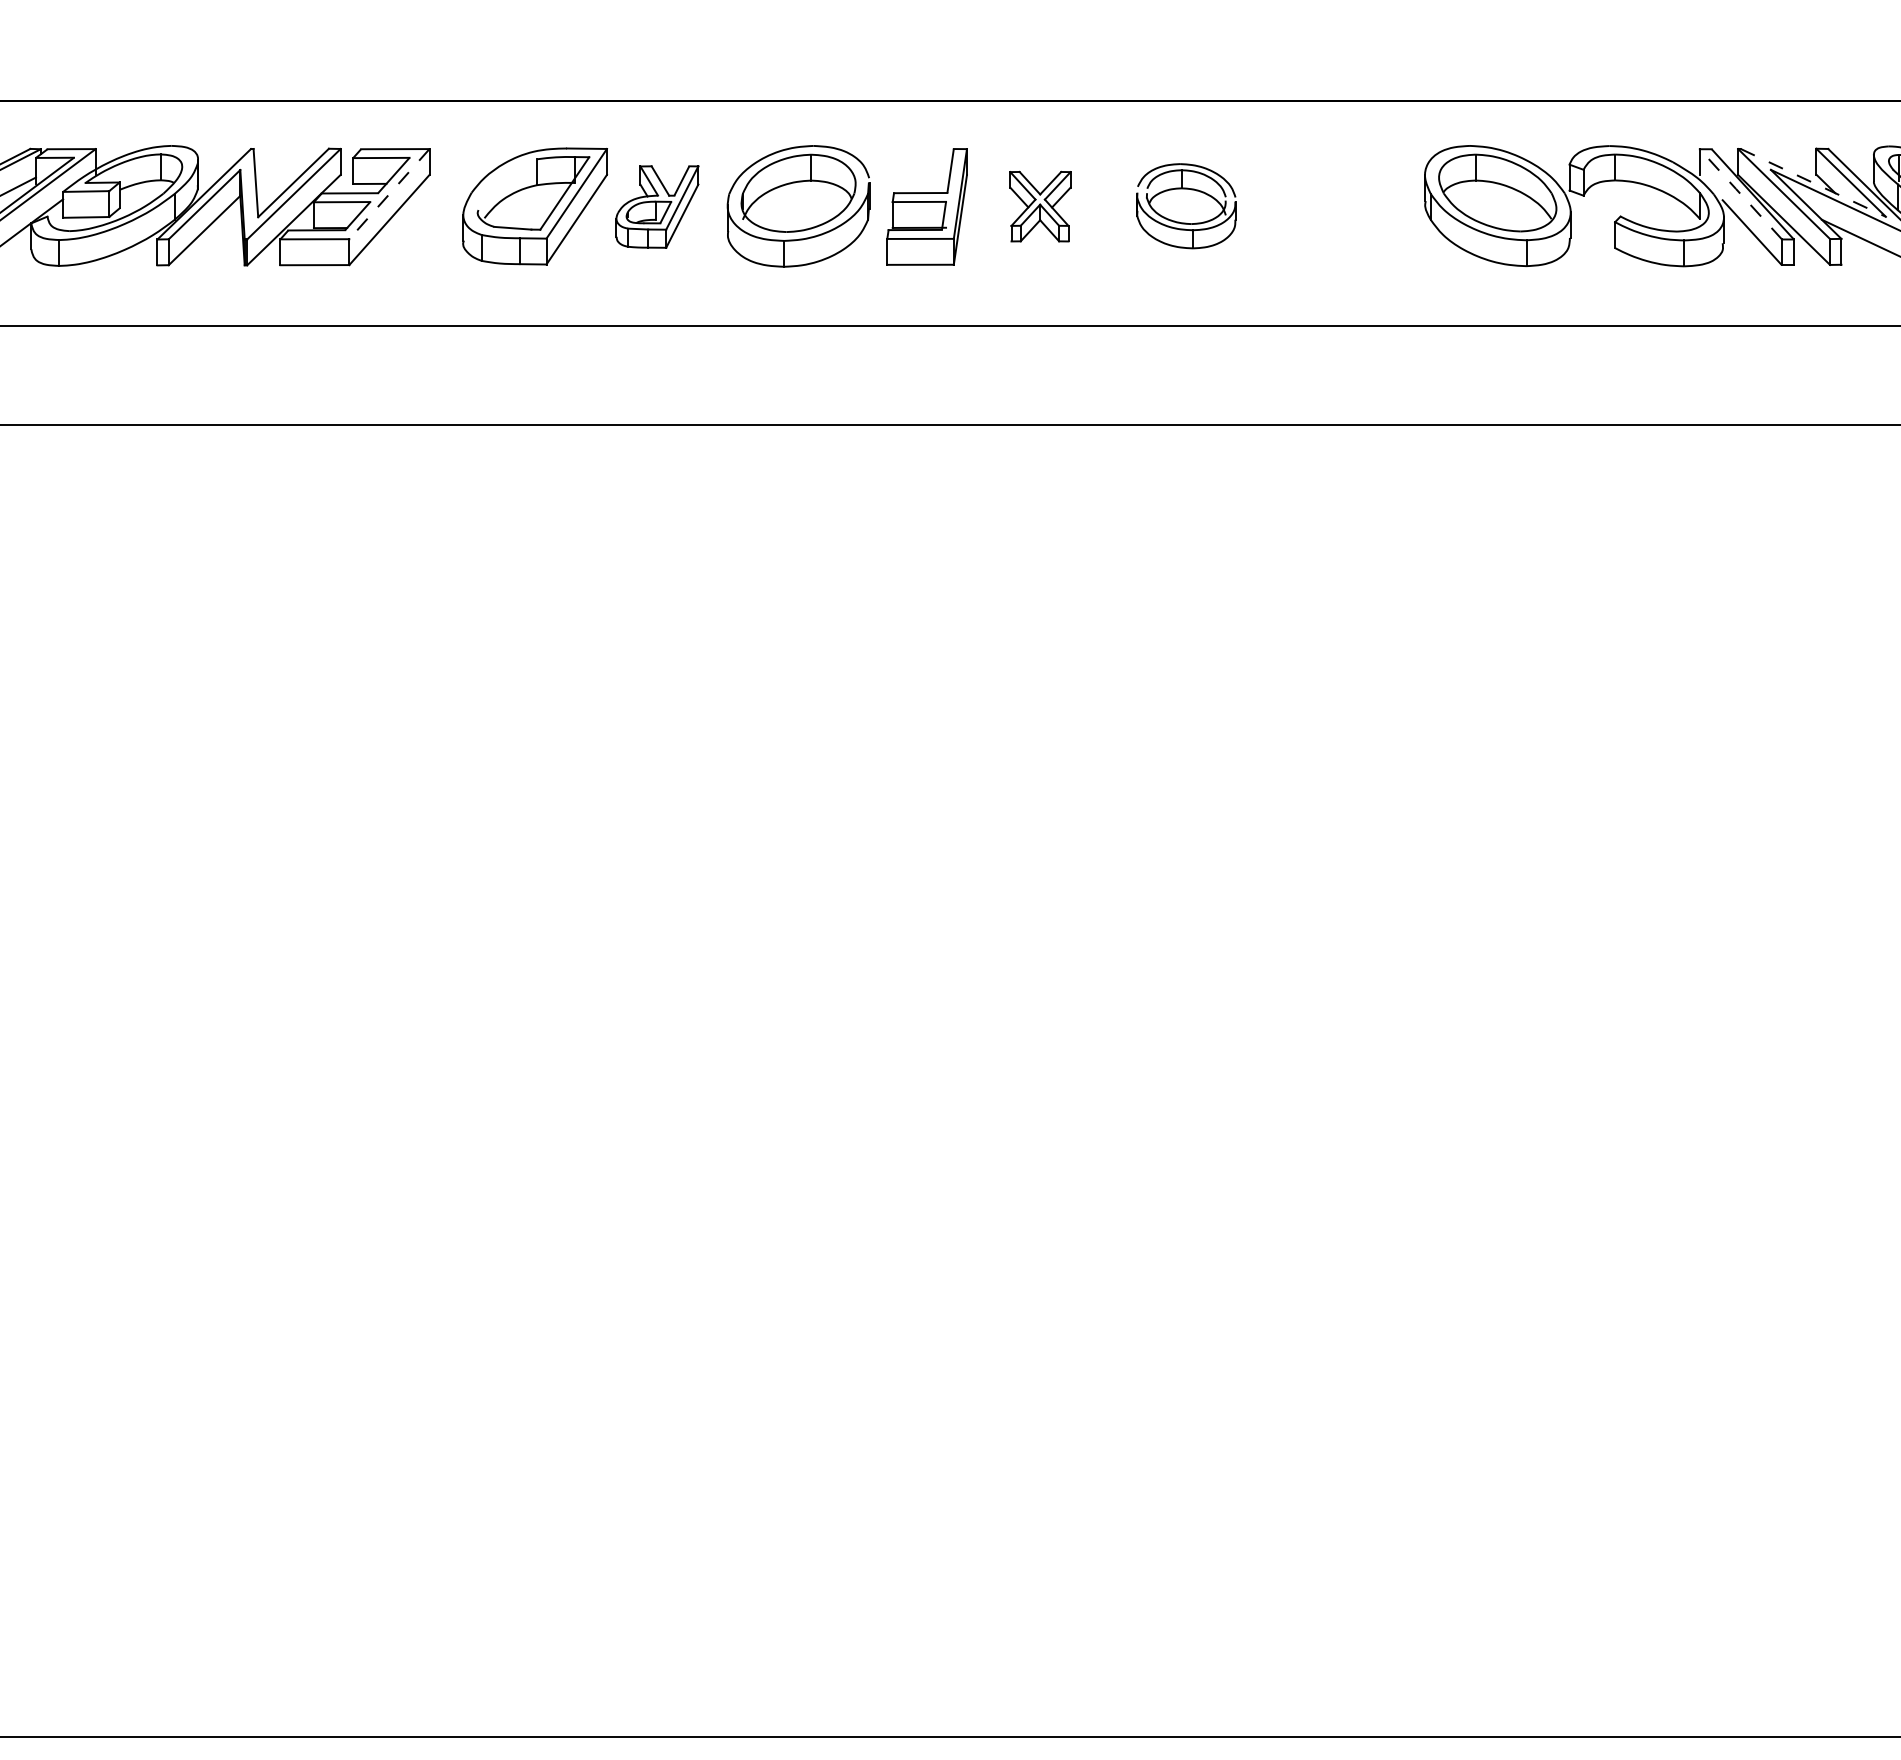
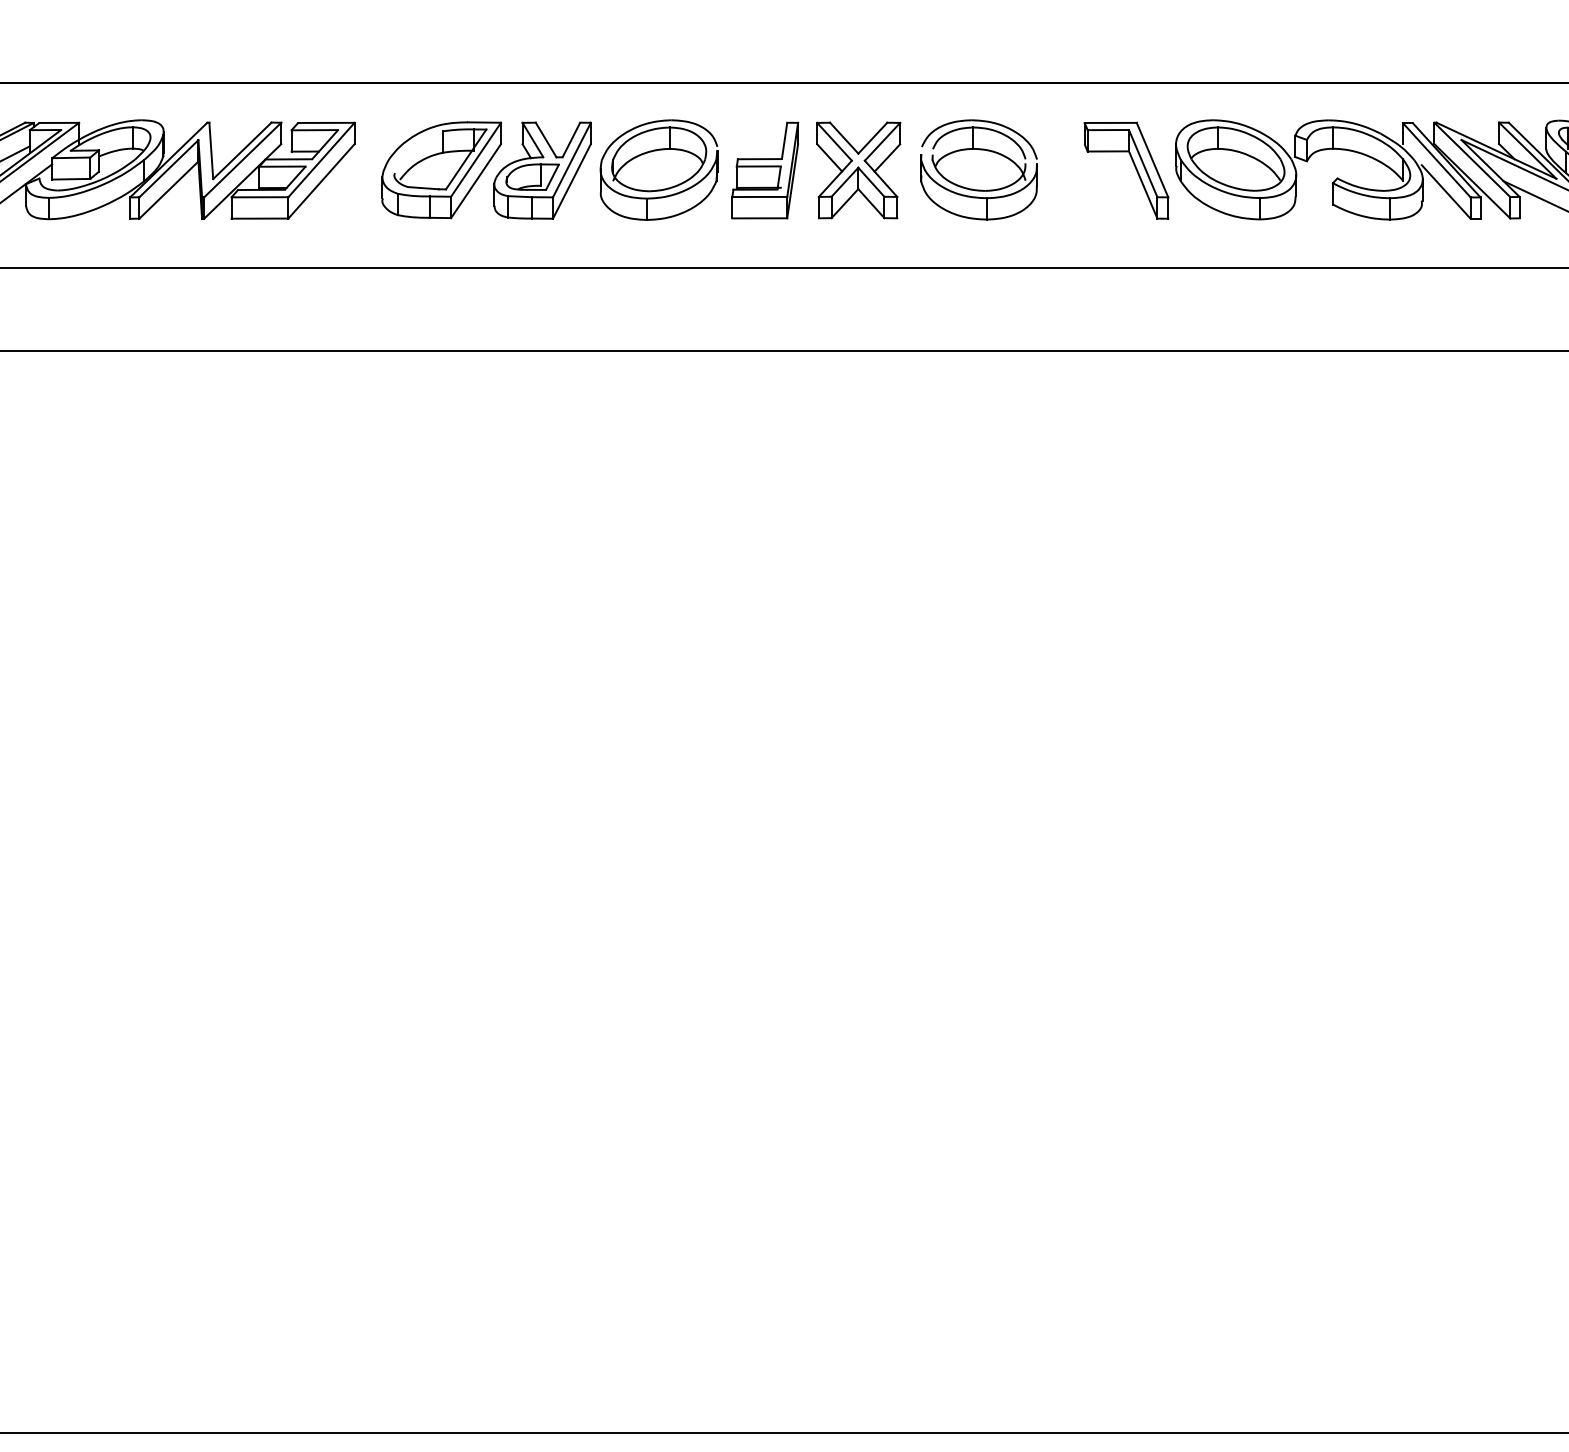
line: (1813, 183) -> (1496, 151), dashed -> solid
line: (389, 194) -> (321, 160), dashed -> solid
line: (1740, 194) -> (1436, 160), dashed -> solid
part: (1375, 204) -> (1135, 168), added
part: (657, 206) -> (542, 170), size x1.43
part: (1040, 206) -> (858, 170), size x1.67
part: (1186, 206) -> (979, 170), size x1.43

